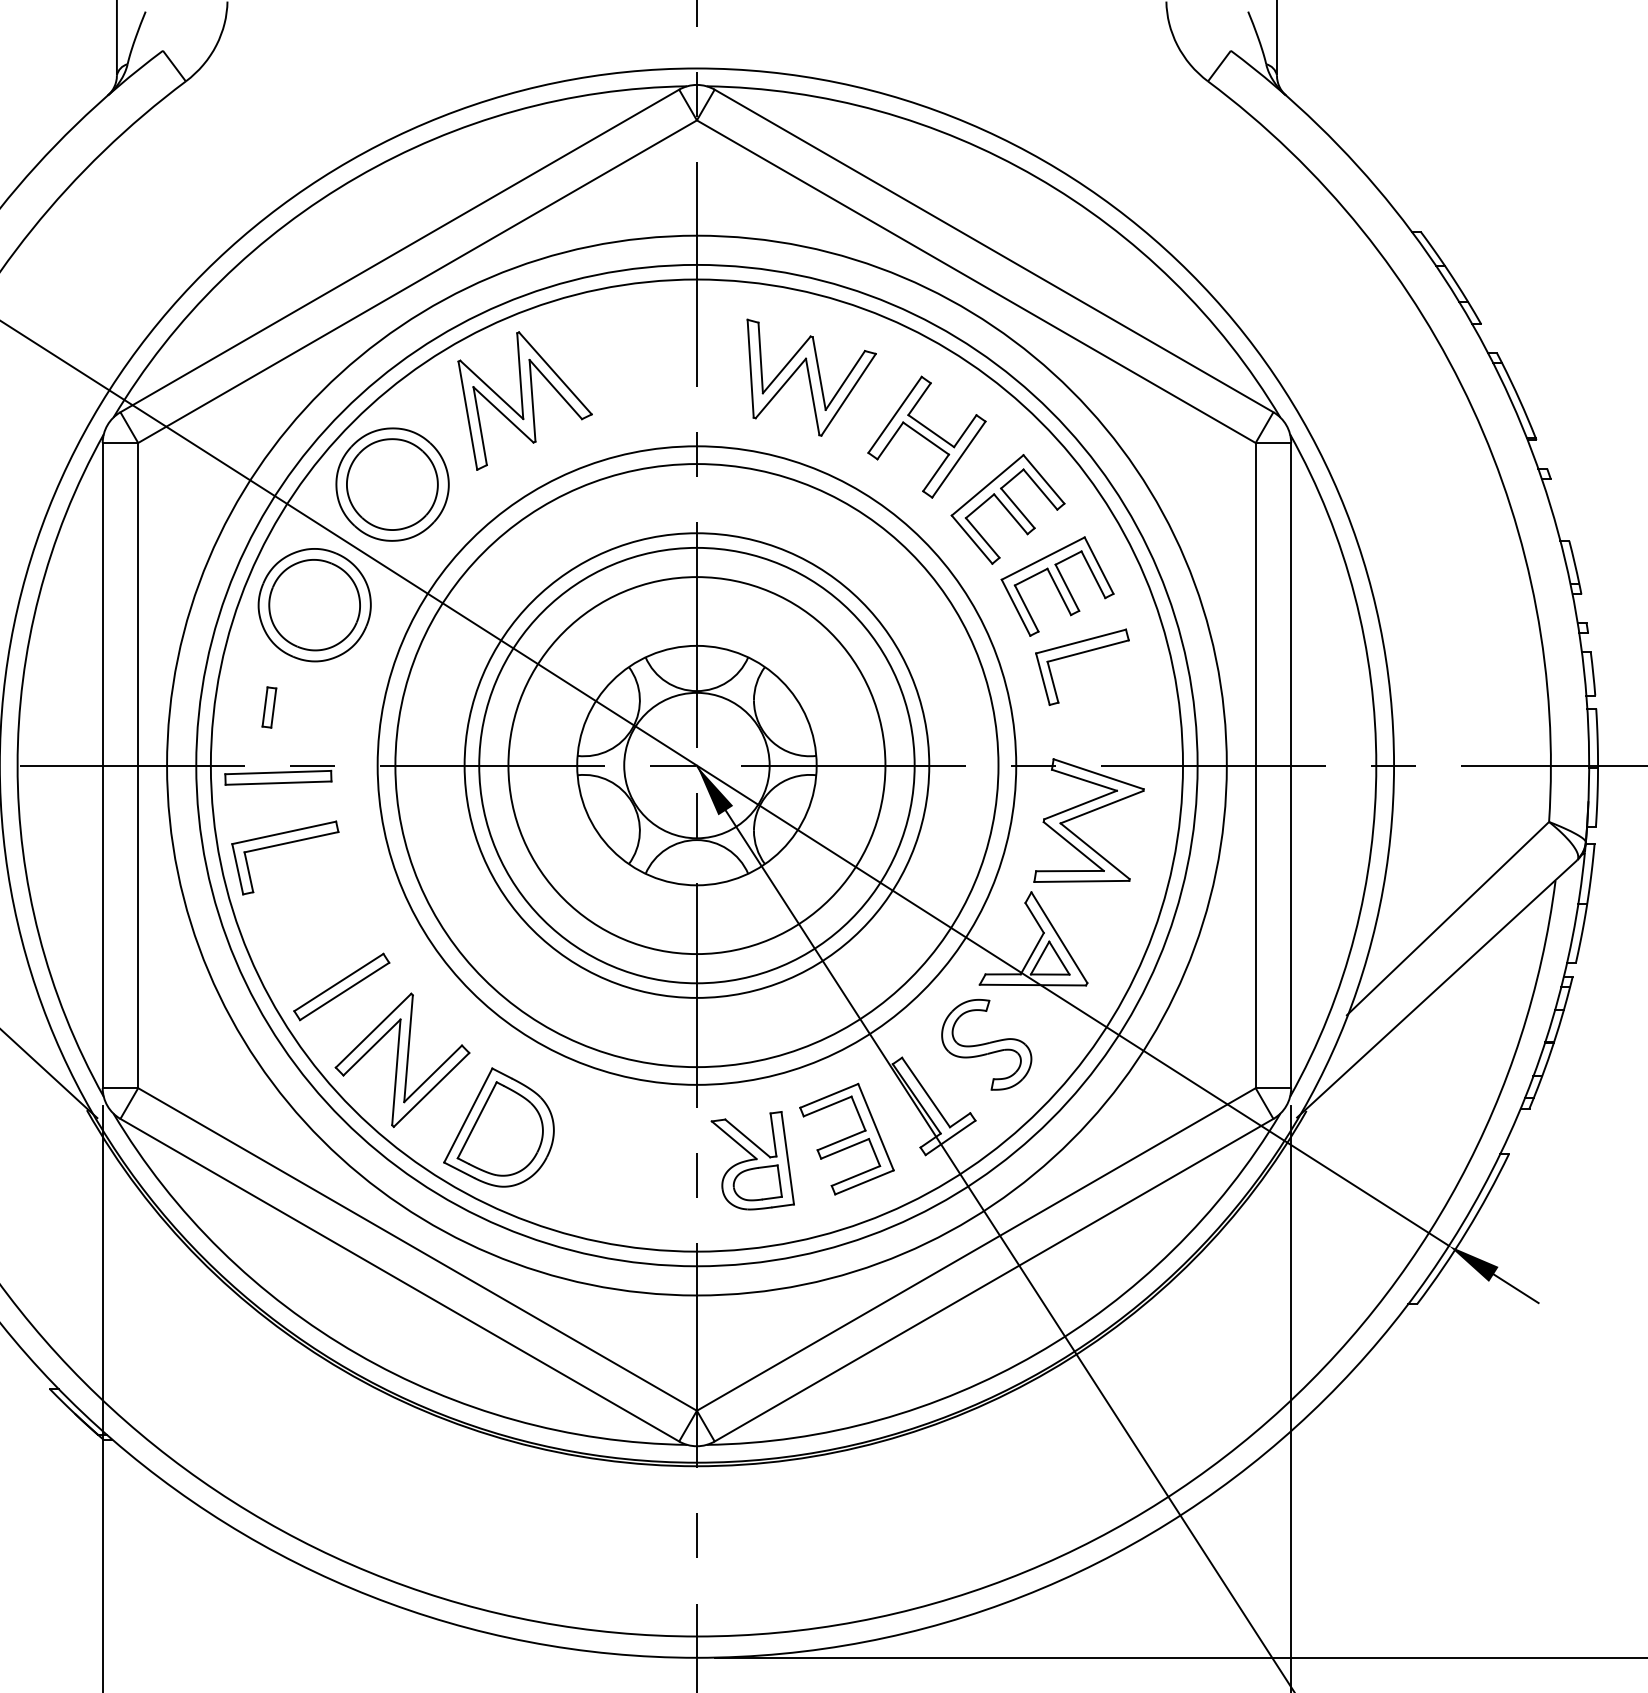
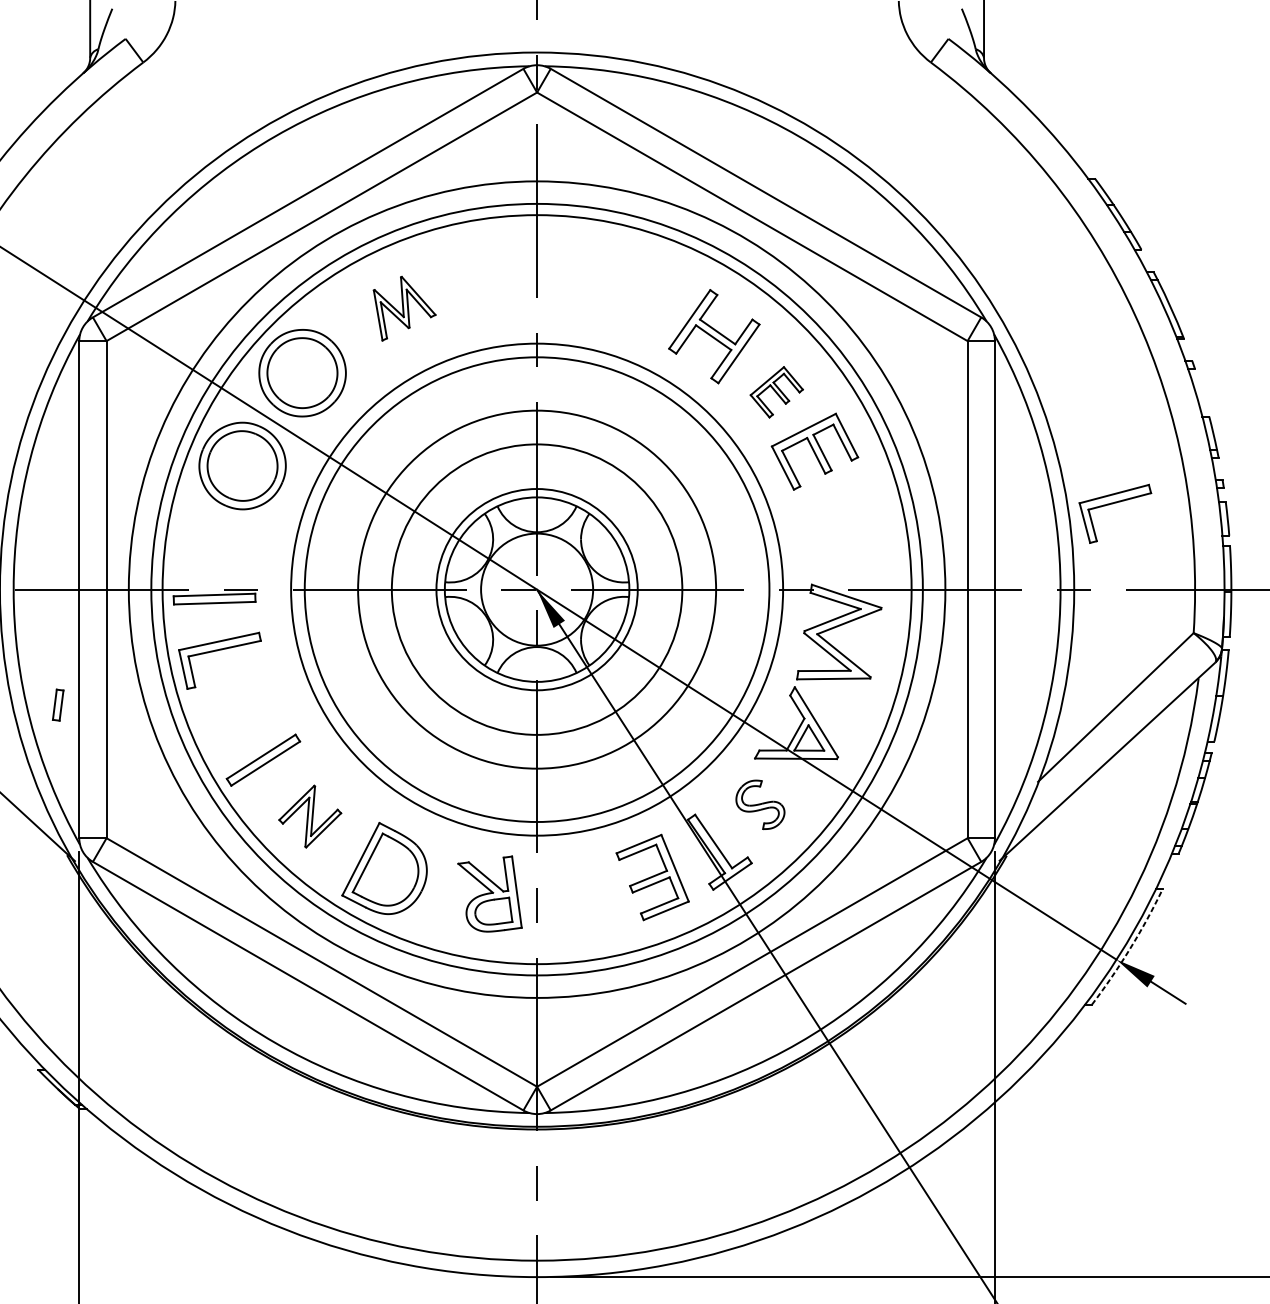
part: (811, 377) -> (625, 290), removed
part: (524, 400) -> (404, 308), size x0.6
part: (1007, 509) -> (776, 392), size x0.6
part: (1080, 654) -> (1113, 504), moved
part: (269, 707) -> (58, 705), moved
circle: (696, 765) -> (536, 589), size x0.6
part: (986, 1044) -> (760, 804), size x0.7
part: (402, 1059) -> (310, 816), size x0.6
part: (752, 1160) -> (489, 893), moved
arc: (1466, 1231) -> (1130, 948), solid -> dashed

